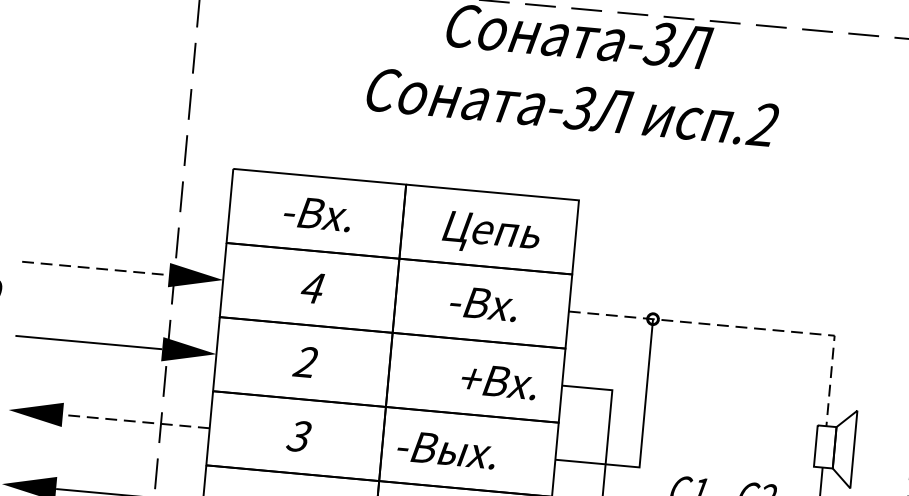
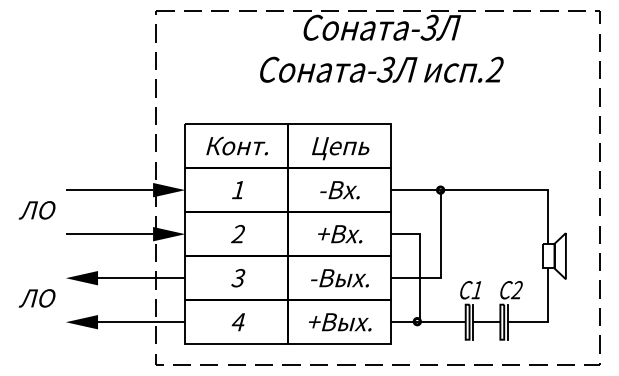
text: (316, 212) -> (236, 145), -Вх. -> Конт.
line: (95, 269) -> (109, 190), dashed -> solid
text: (311, 288) -> (237, 190), 4 -> 1
line: (748, 328) -> (497, 190), dashed -> solid
text: (499, 382) -> (340, 234), moved
line: (135, 422) -> (141, 278), dashed -> solid
text: (445, 450) -> (339, 278), moved

